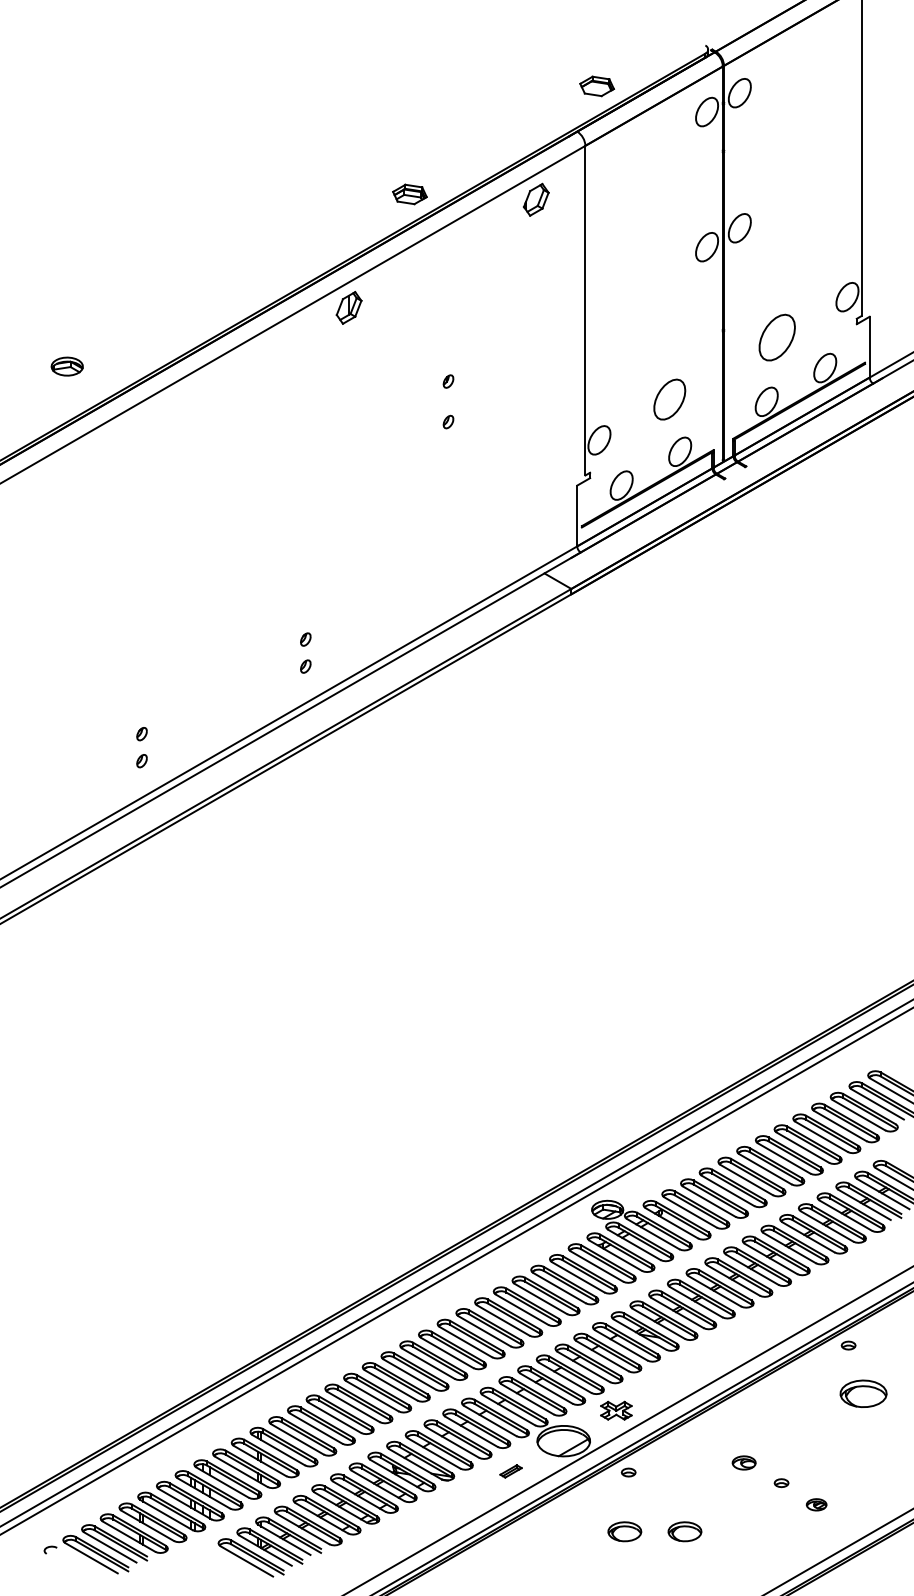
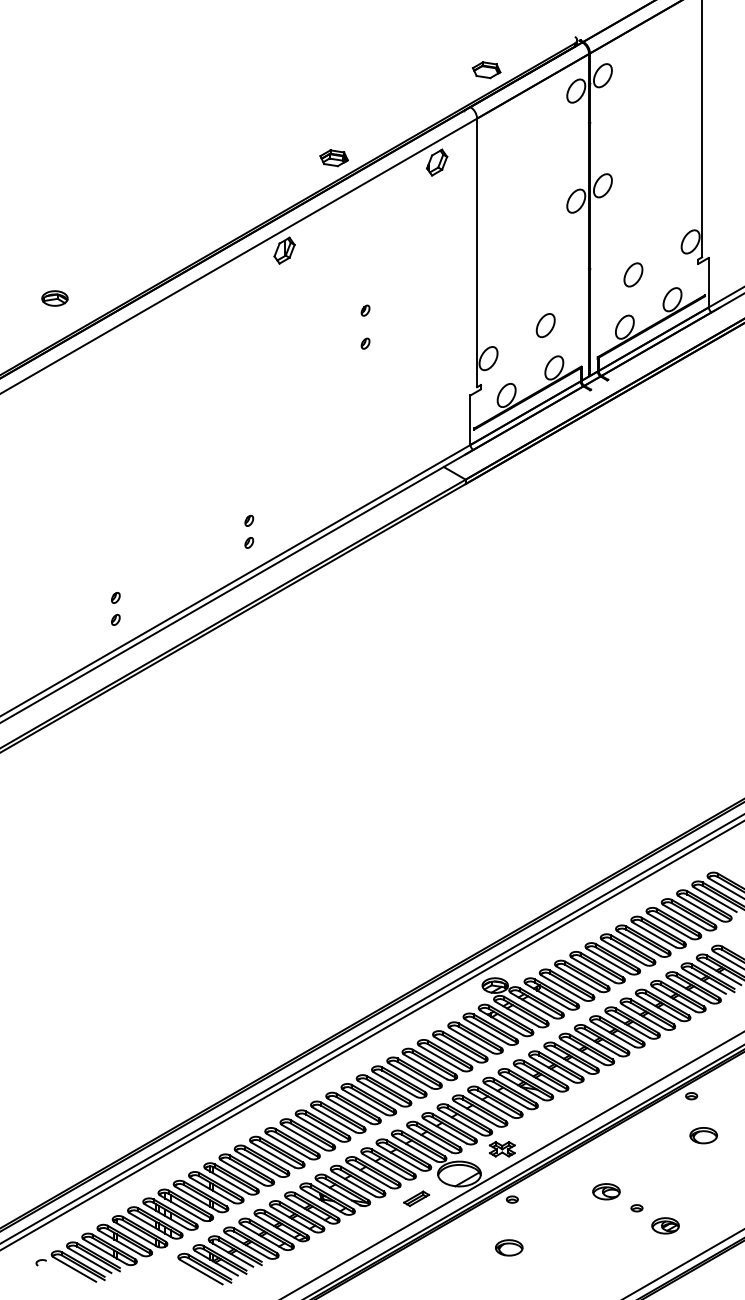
part: (777, 337) -> (633, 274), size x0.62
part: (669, 399) -> (545, 325), size x0.71
part: (863, 1393) -> (703, 1135), size x0.71
part: (744, 1462) -> (606, 1191), size x1.43
part: (511, 1471) -> (416, 1198), size x1.43
part: (816, 1504) -> (665, 1225), size x1.67
part: (685, 1531) -> (558, 1247), removed

